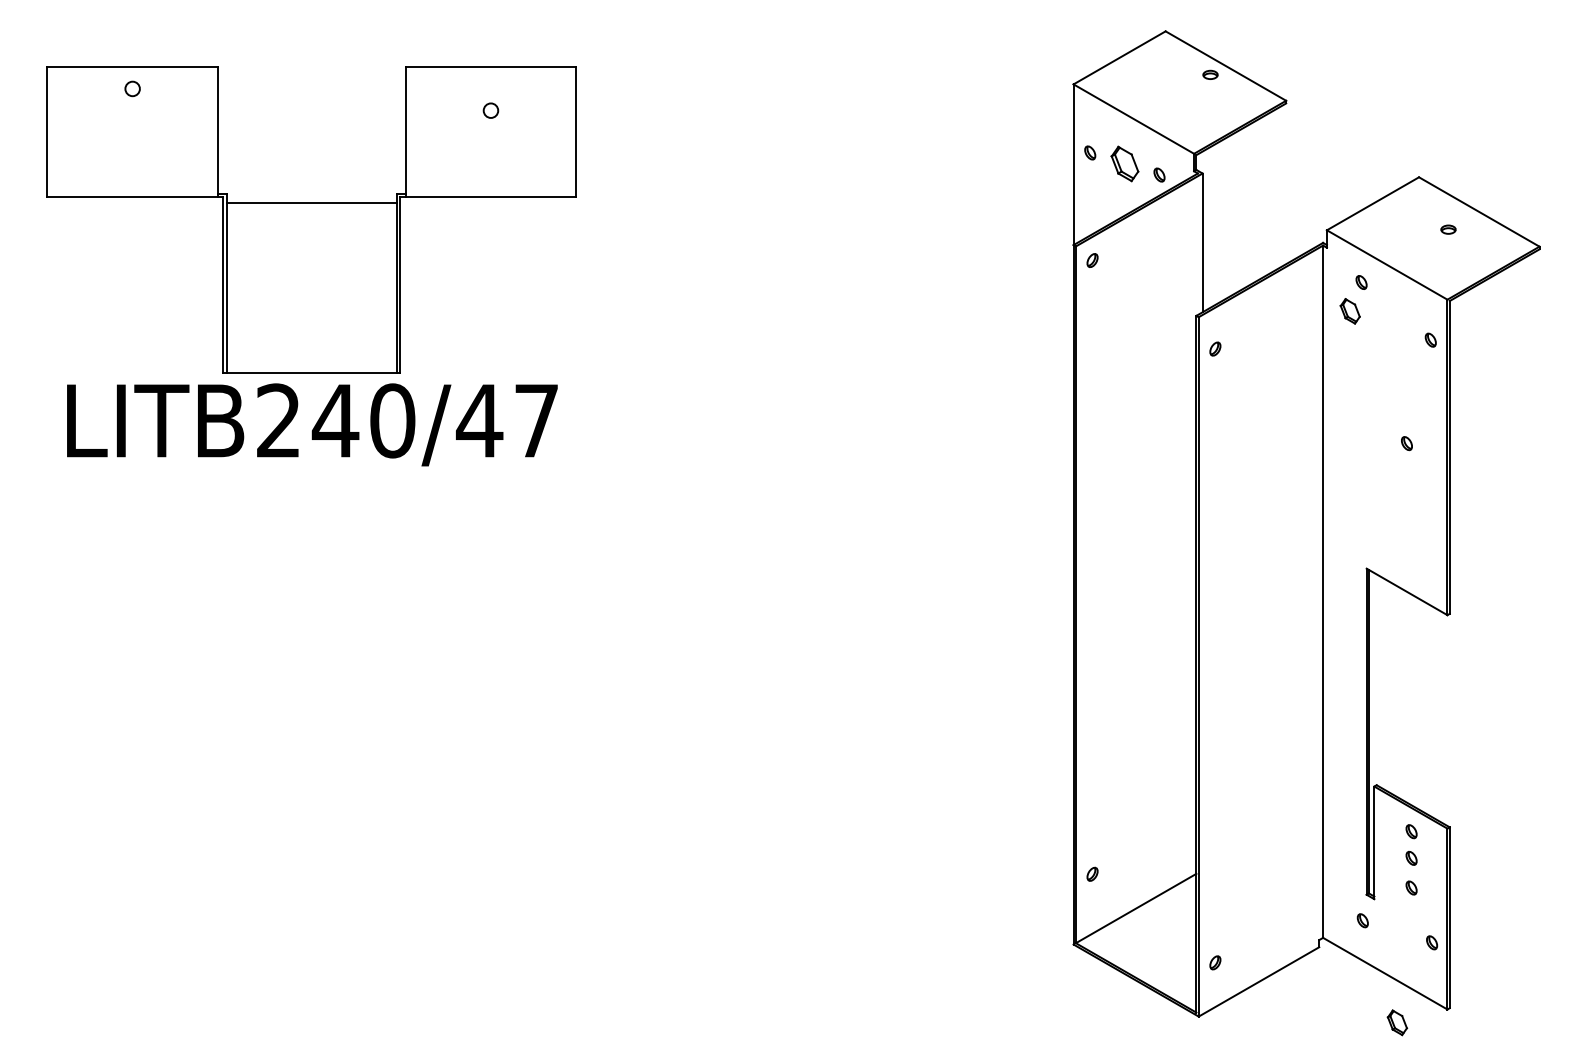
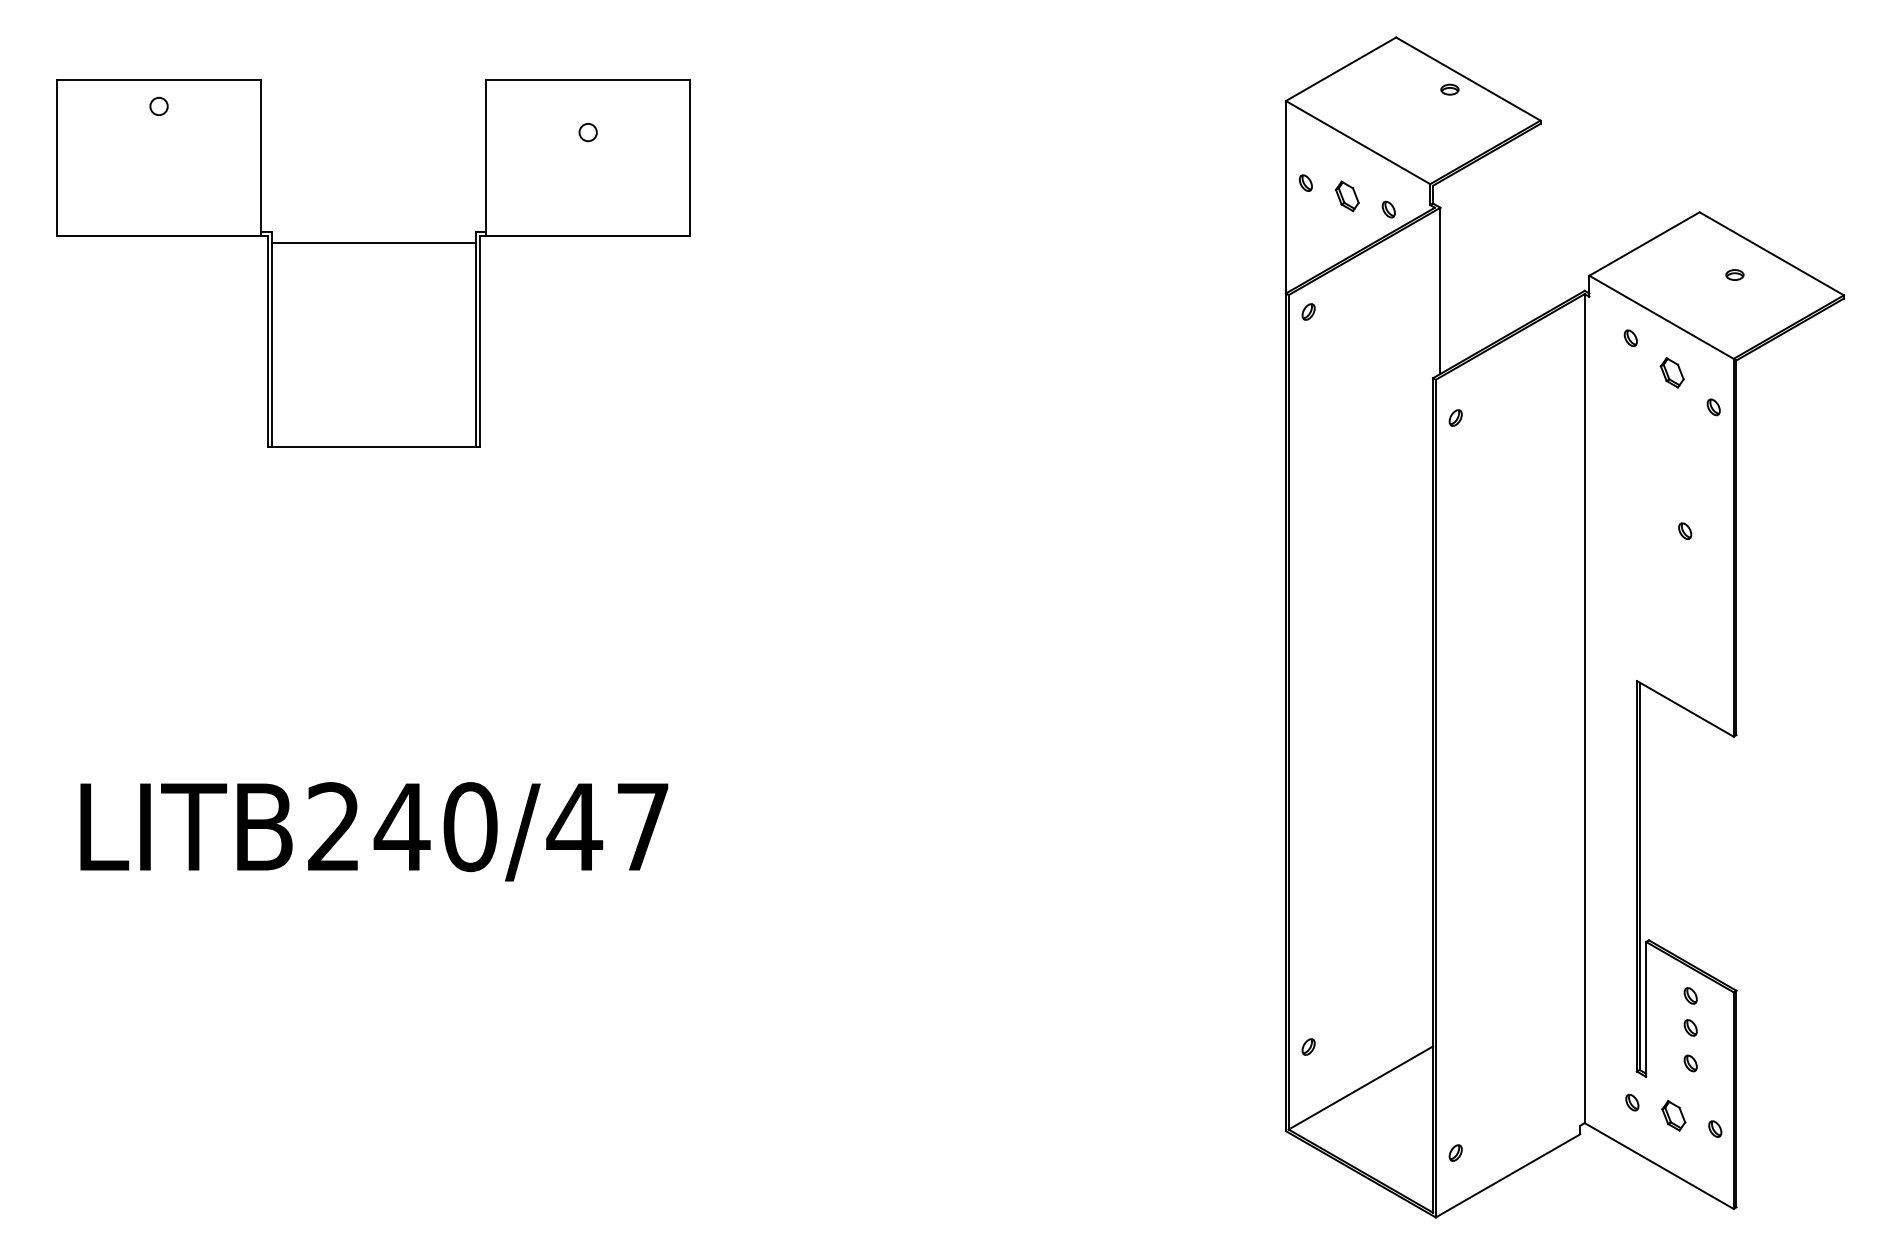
part: (1124, 164) -> (1346, 196), size x0.71
part: (1349, 311) -> (1671, 372), moved
text: (312, 424) -> (374, 831), moved
part: (1397, 1022) -> (1673, 1115), moved

